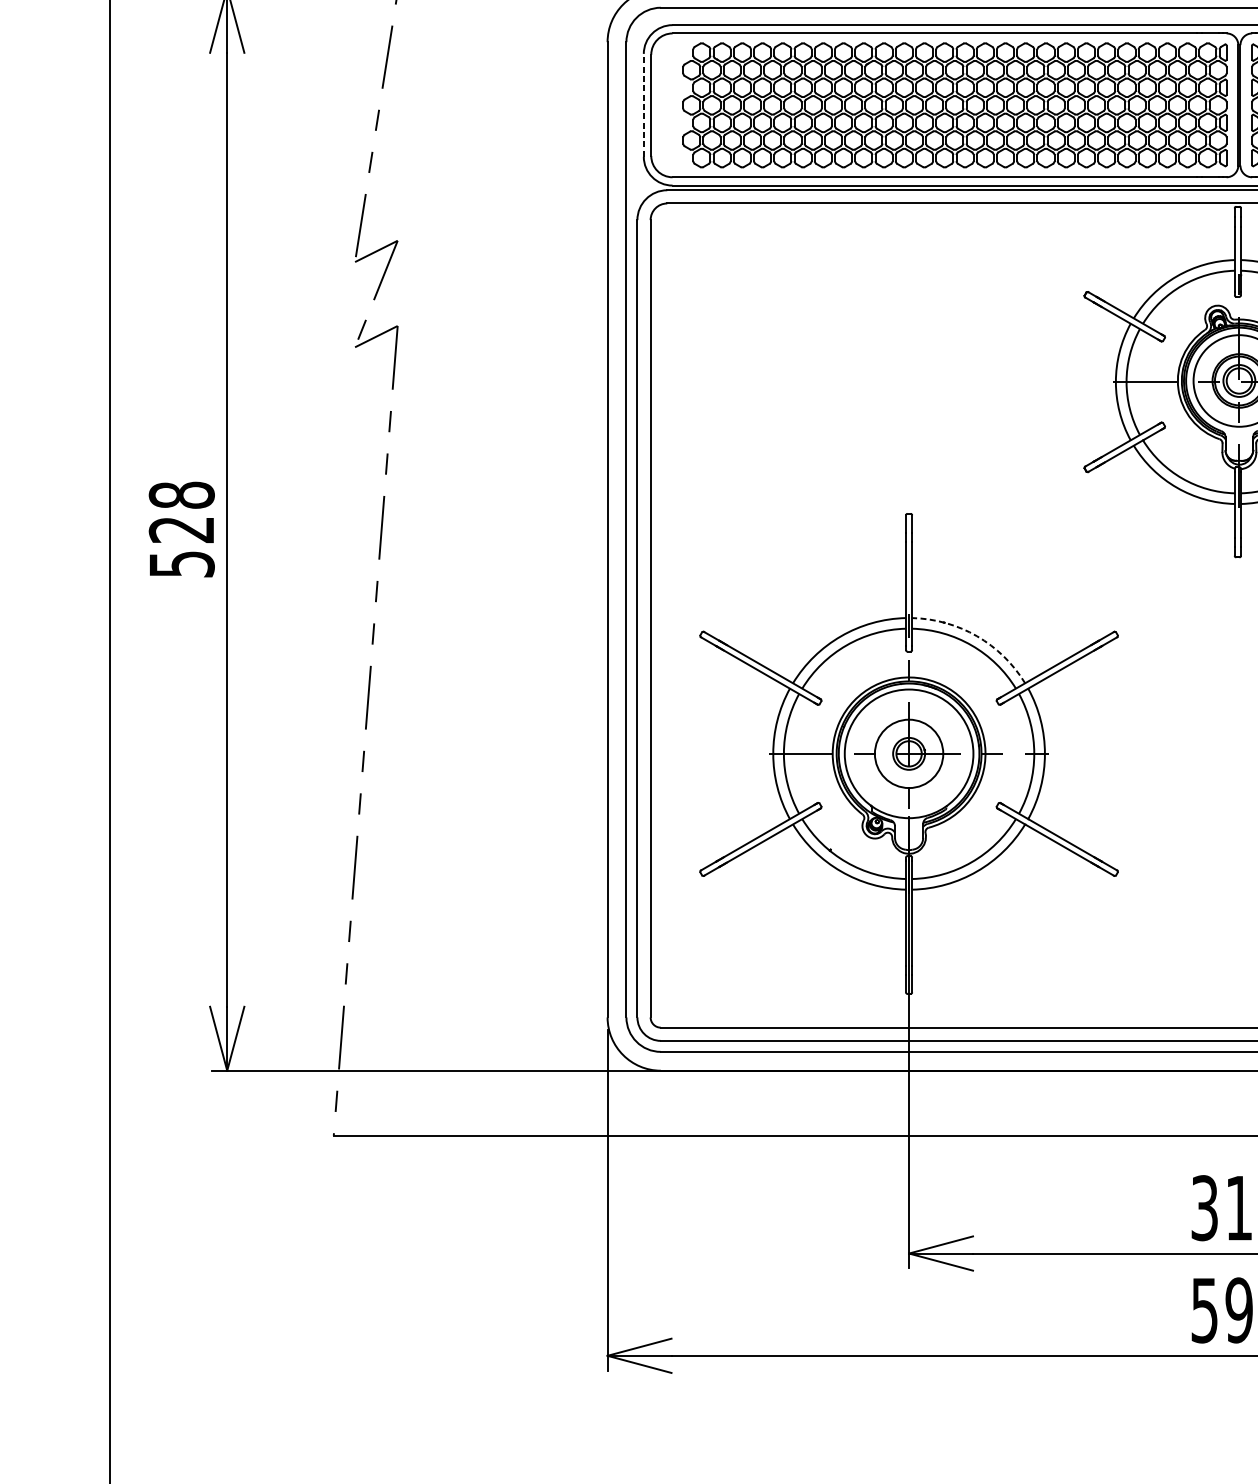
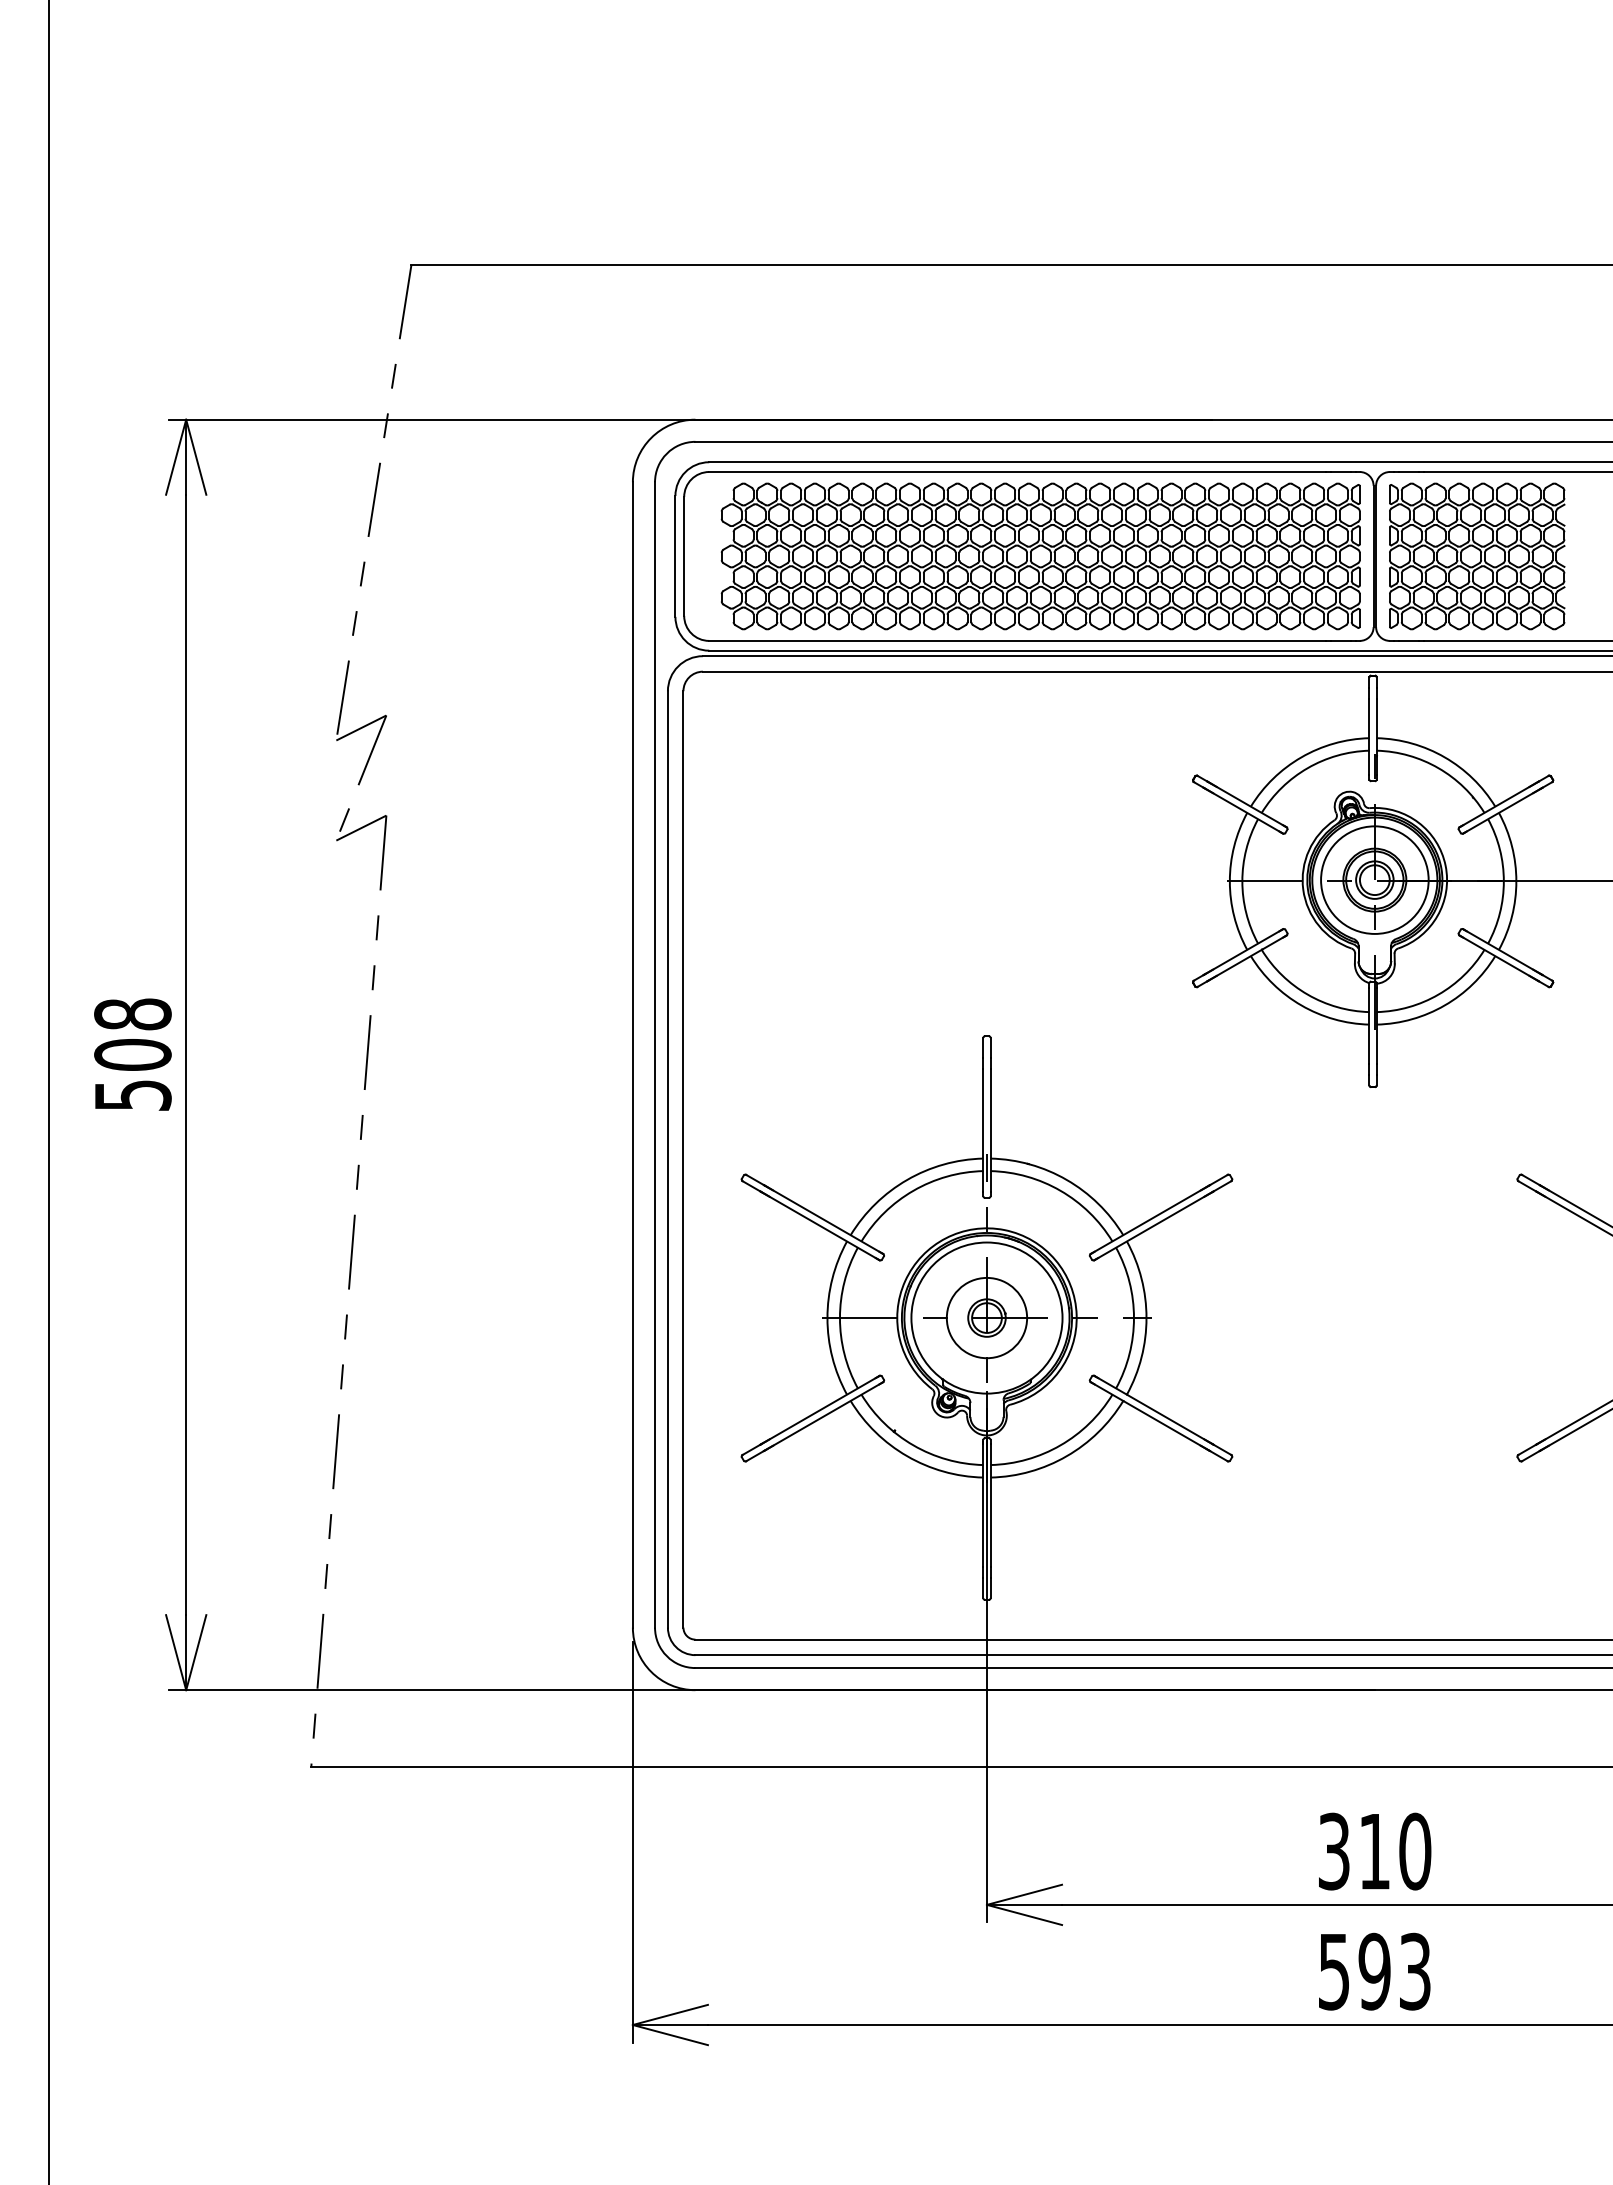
line: (643, 104) -> (675, 555), dashed -> solid
text: (181, 529) -> (132, 1054), 528 -> 508
arc: (976, 635) -> (1066, 1179), dashed -> solid

